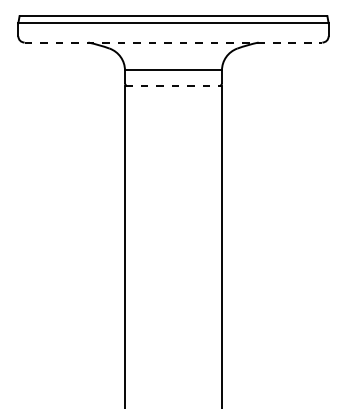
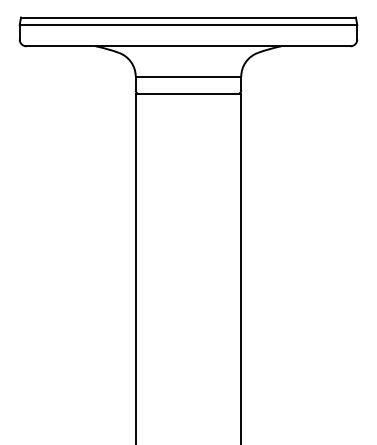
line: (173, 42) -> (188, 46), dashed -> solid
line: (173, 85) -> (188, 93), dashed -> solid

